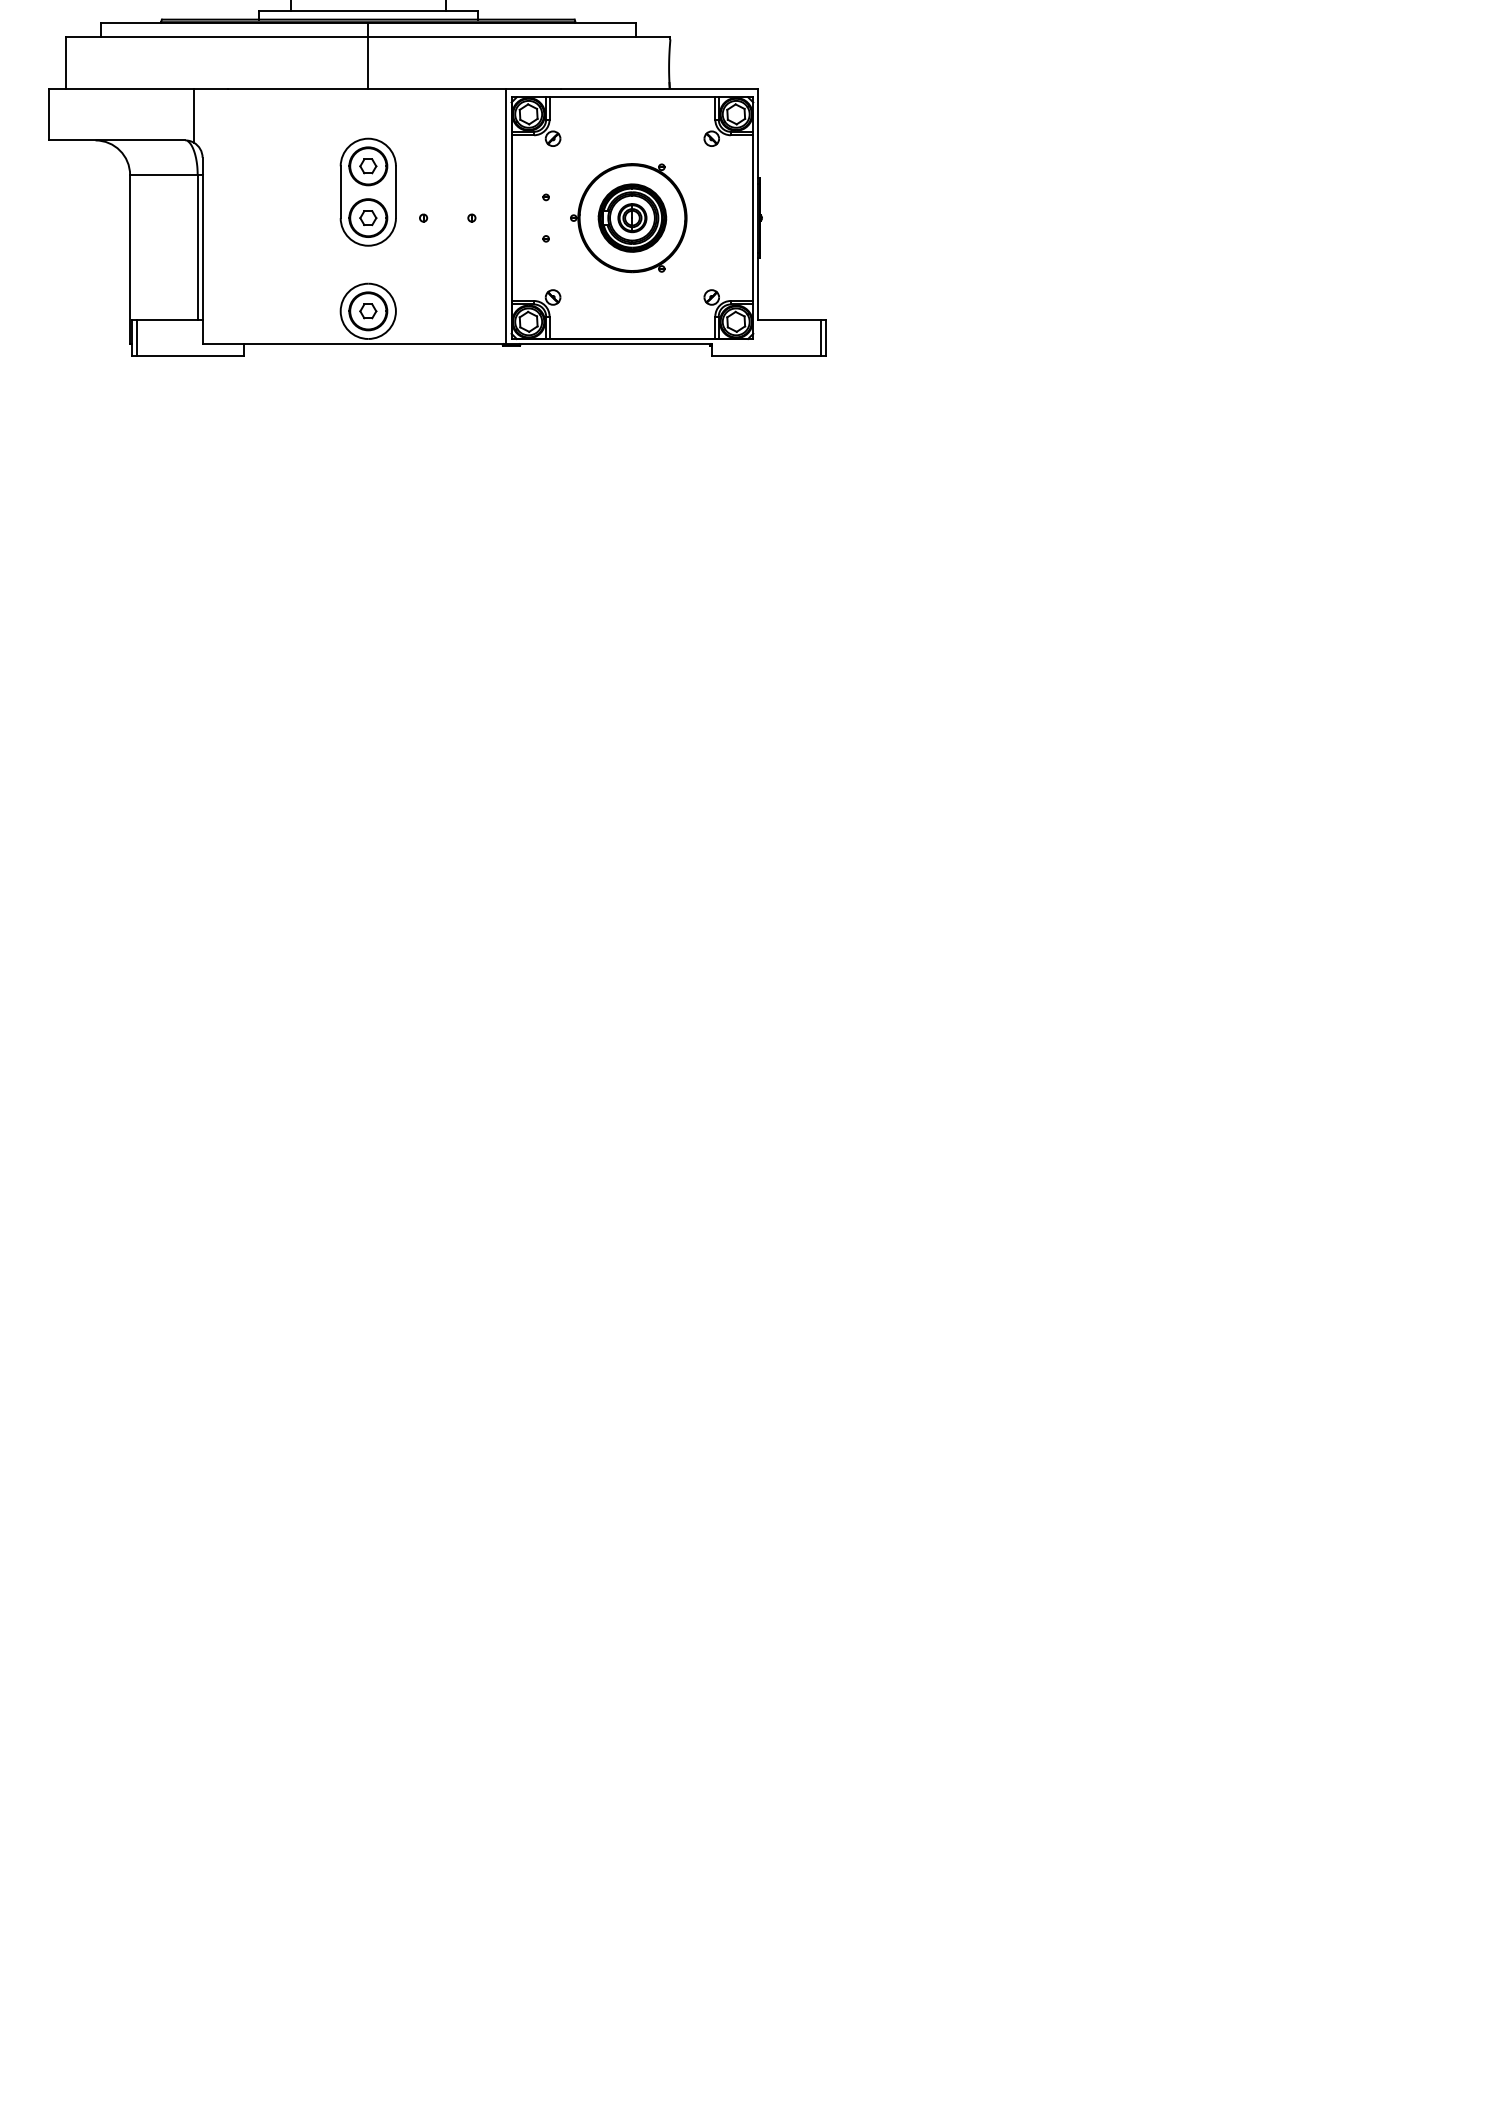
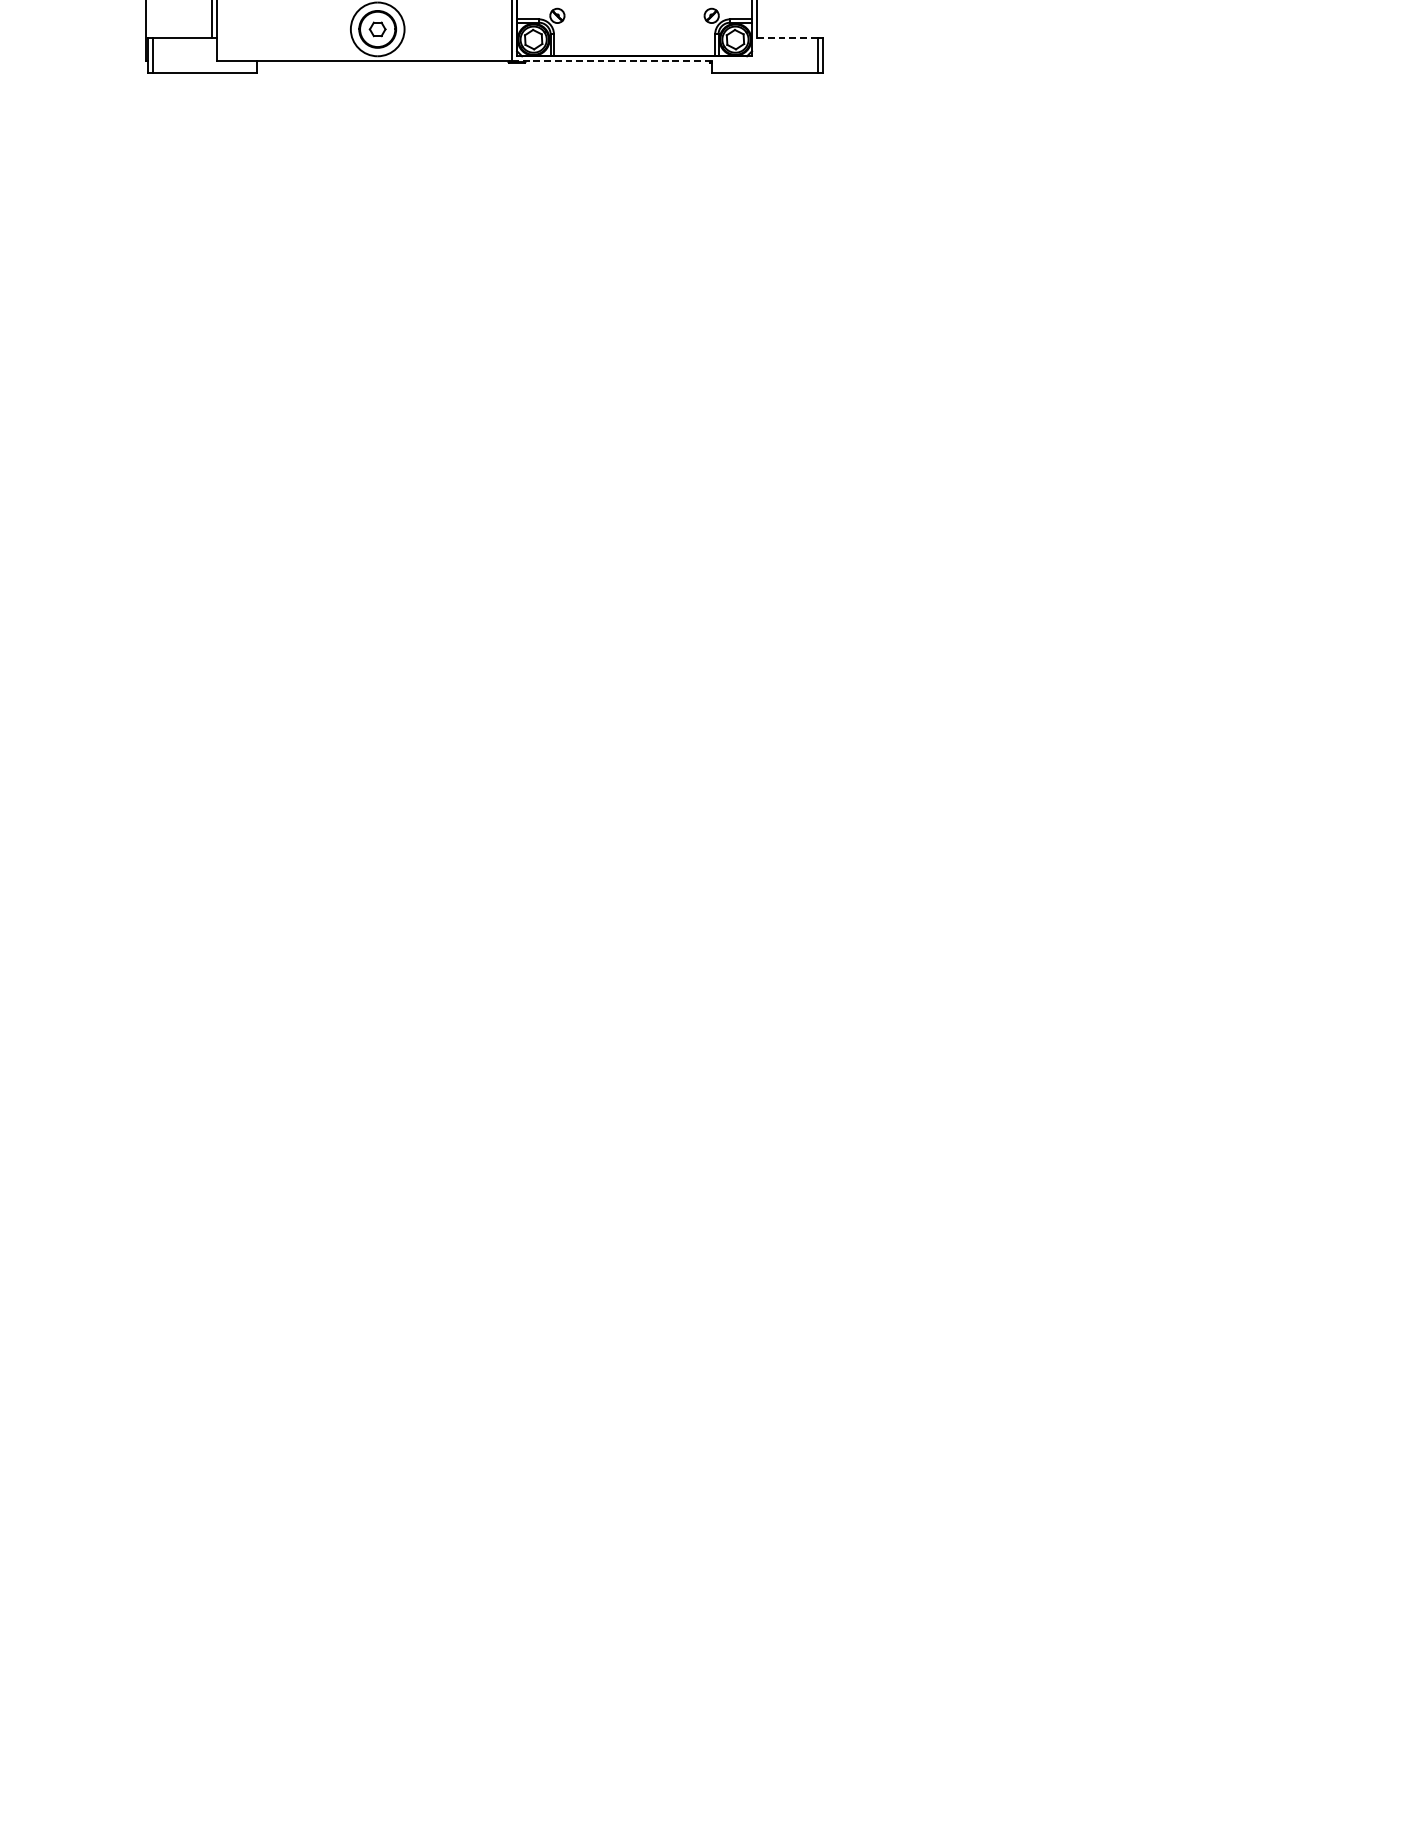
line: (789, 319) -> (787, 37), solid -> dashed
line: (609, 344) -> (612, 61), solid -> dashed

